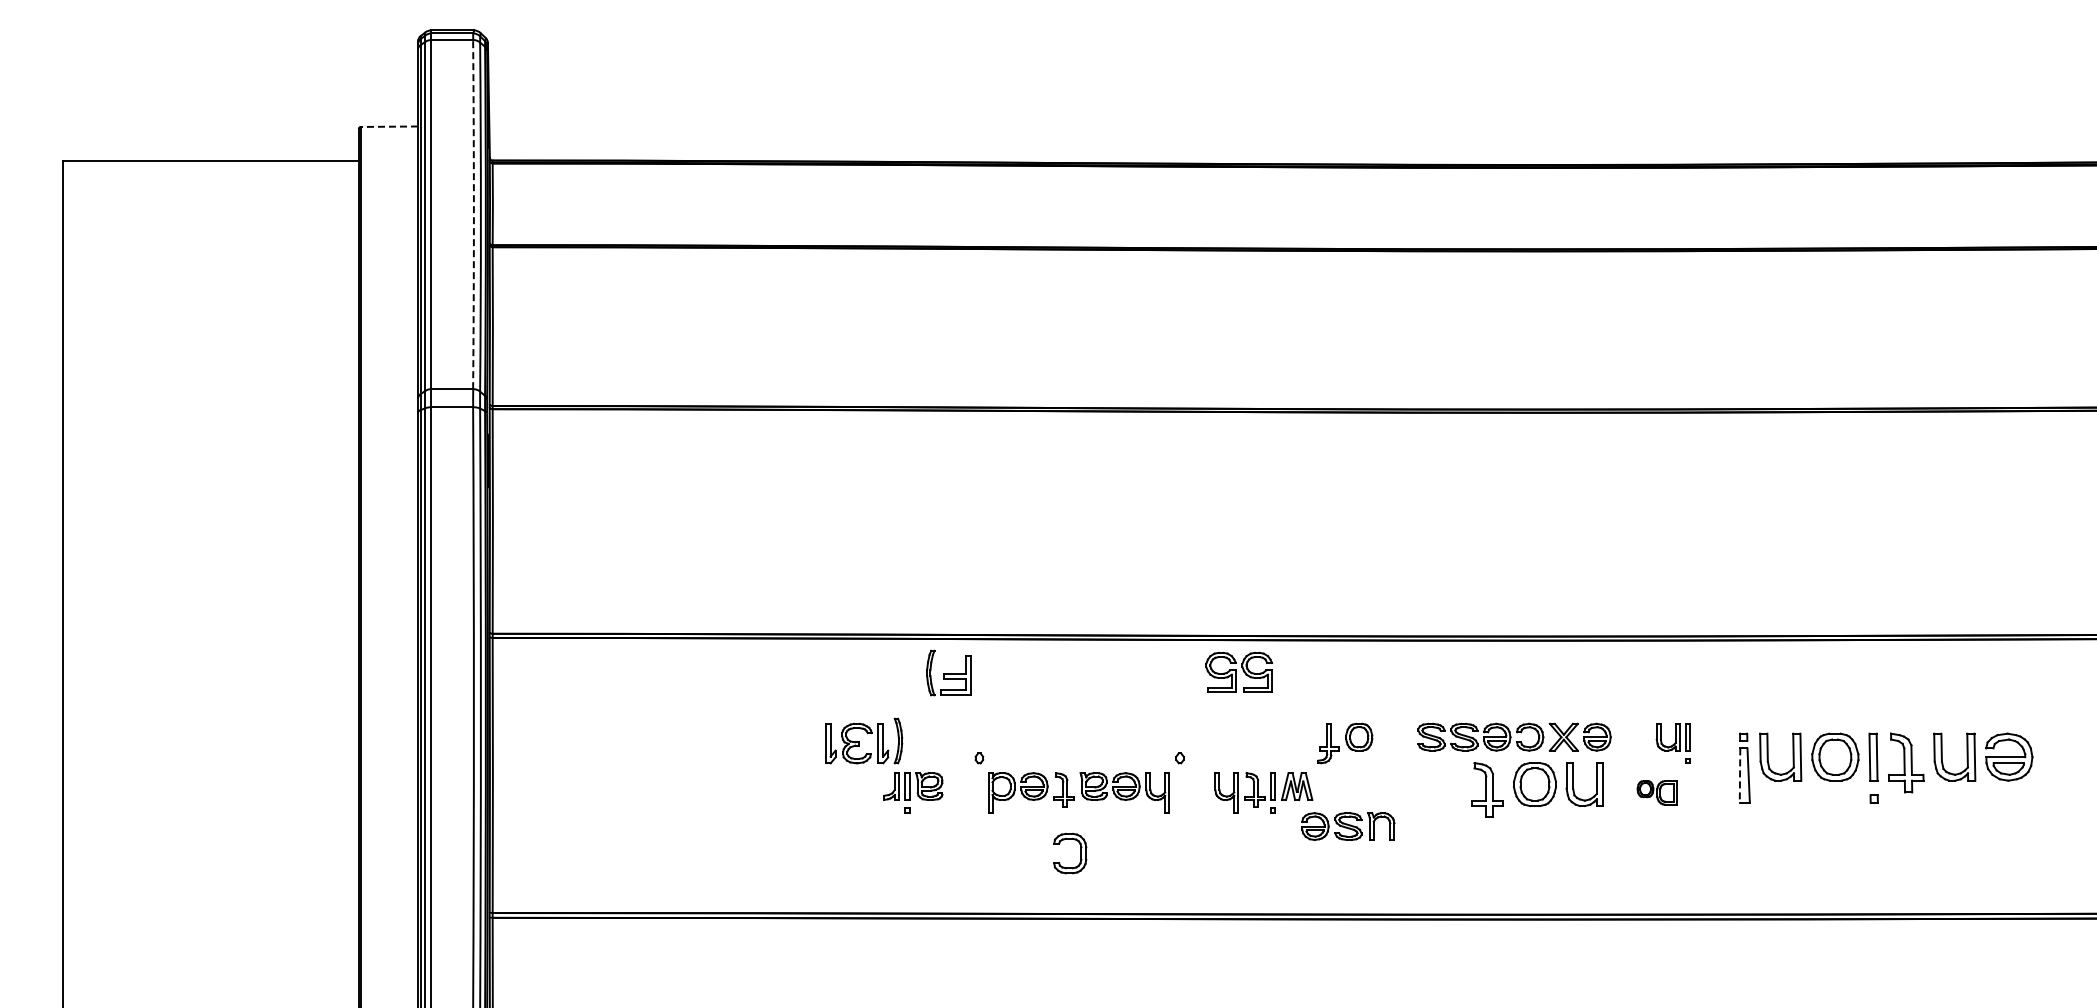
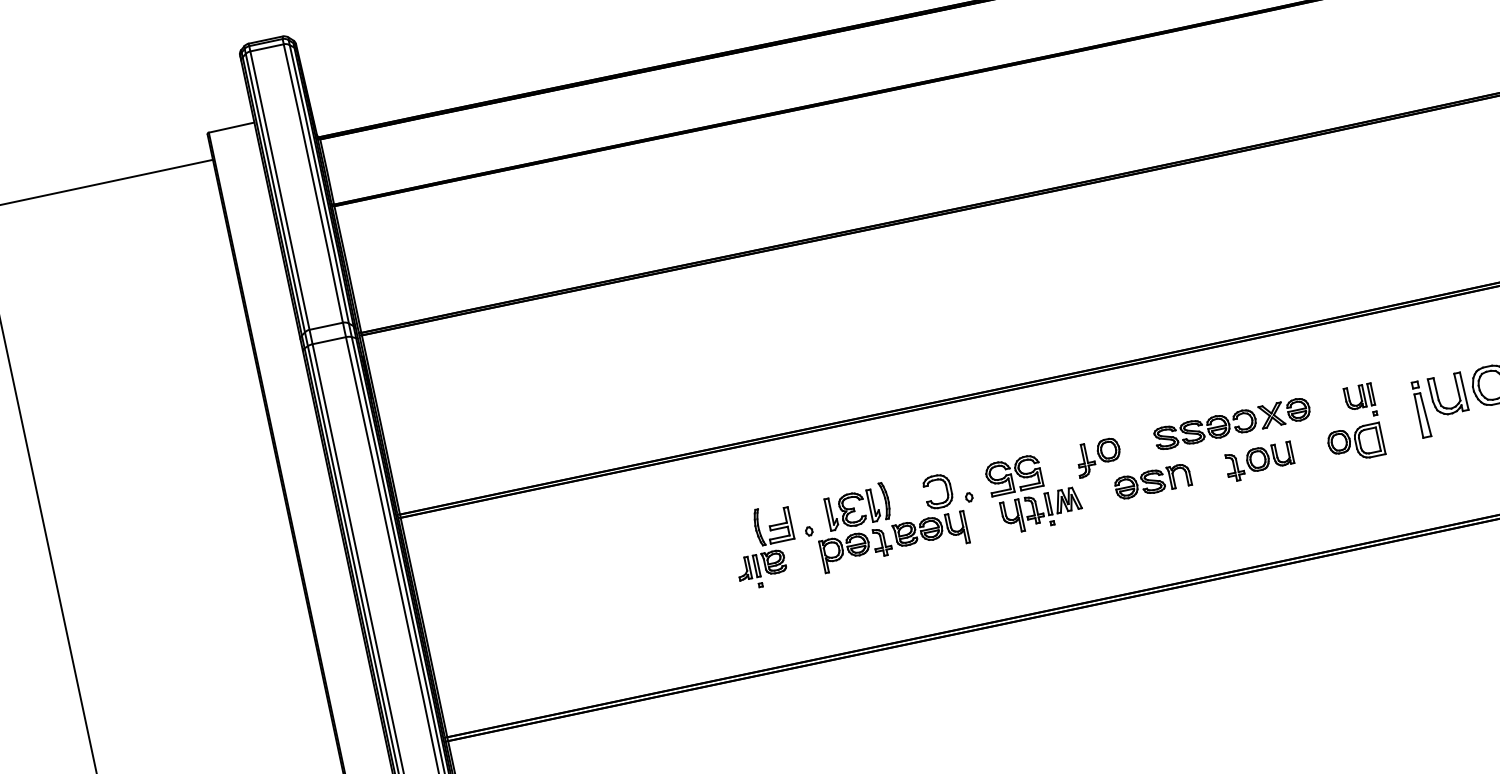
line: (389, 126) -> (231, 127), dashed -> solid
arc: (473, 214) -> (313, 183), dashed -> solid
part: (1239, 671) -> (1014, 474), moved
part: (948, 672) -> (772, 524), moved
part: (864, 740) -> (858, 506), moved
line: (1740, 776) -> (1419, 416), dashed -> solid
part: (1537, 789) -> (1259, 461), size x0.62
part: (1656, 792) -> (1355, 443), size x1.67
part: (1348, 826) -> (1153, 481), moved
part: (1080, 853) -> (946, 489), moved

